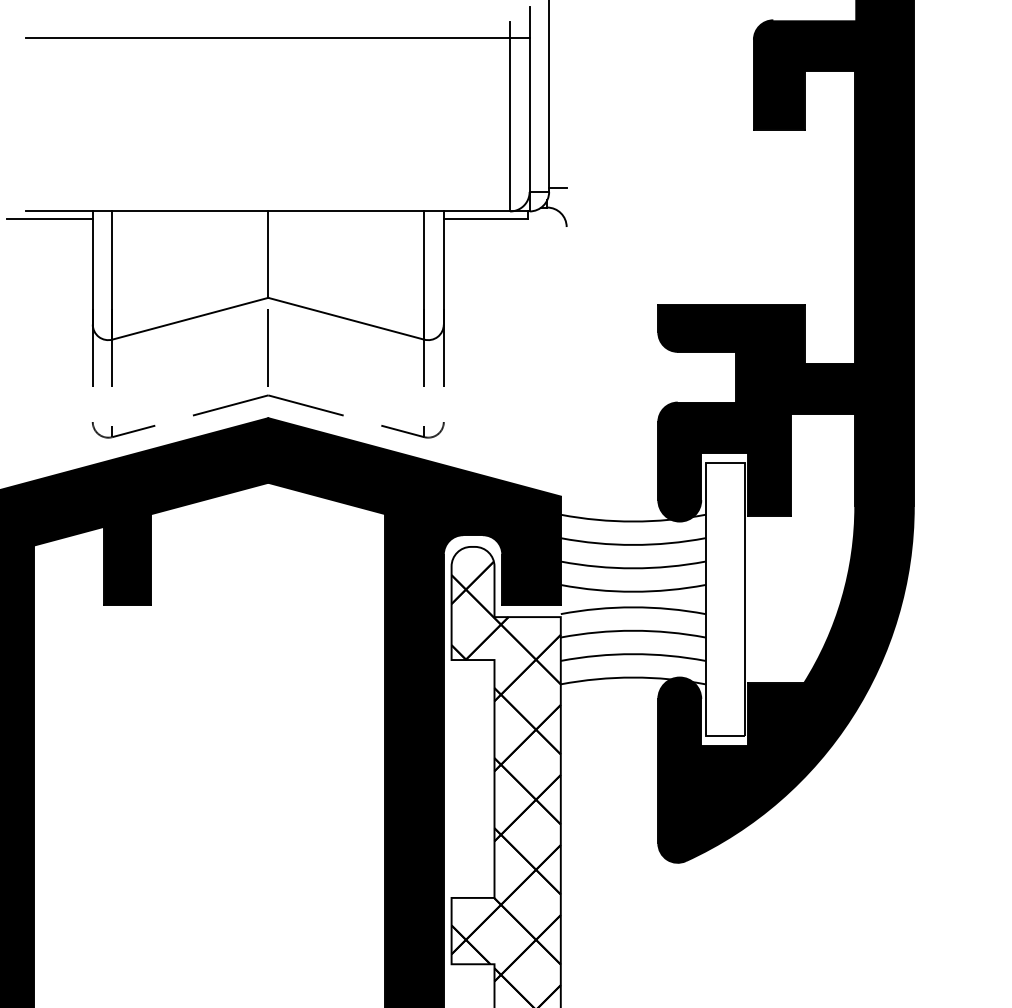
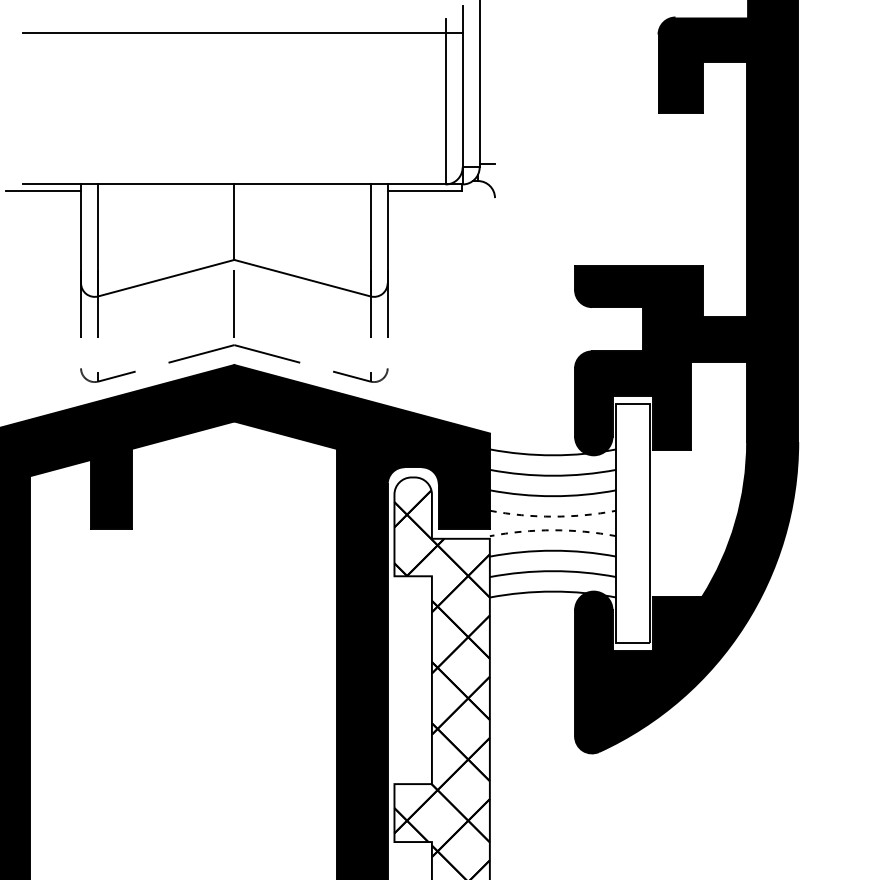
arc: (633, 591) -> (553, 516), solid -> dashed
arc: (633, 607) -> (553, 530), solid -> dashed

